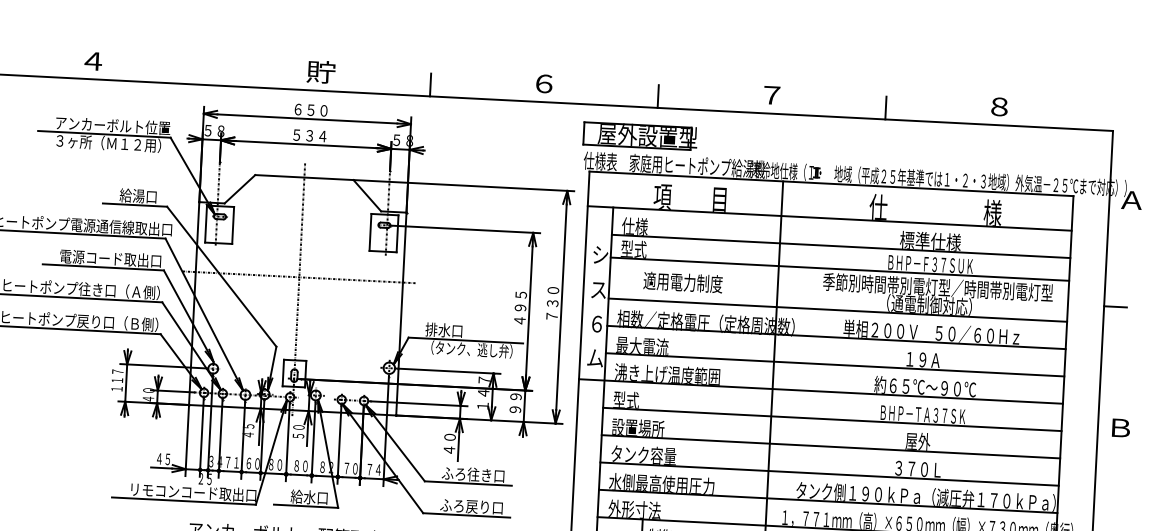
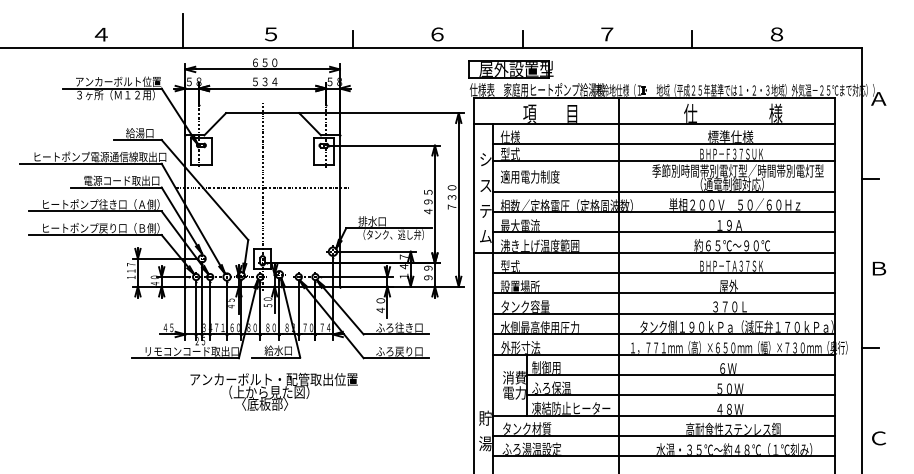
line: (203, 62) -> (183, 31), added
text: (320, 71) -> (270, 33), 貯 -> ５
text: (683, 281) -> (530, 176), moved
text: (596, 323) -> (485, 210), ６ -> テ

